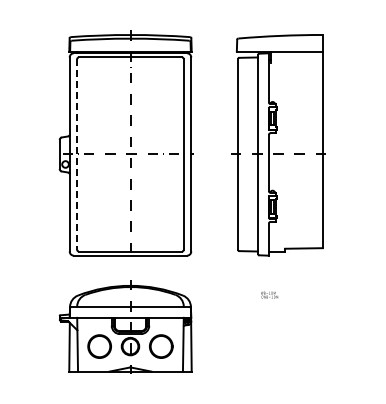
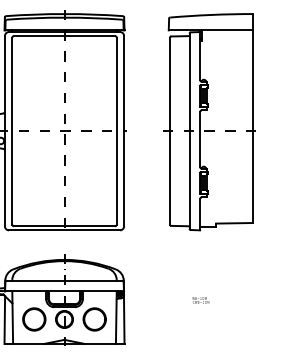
line: (77, 154) -> (12, 131), dashed -> solid
text: (269, 294) -> (200, 299), moved

